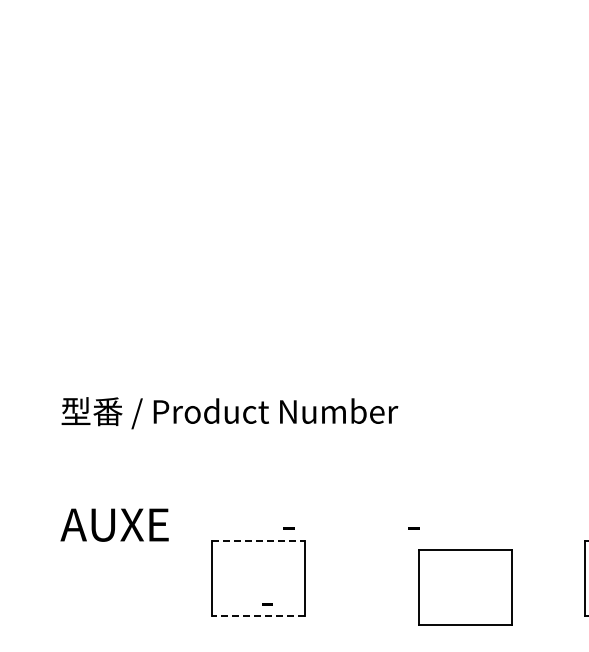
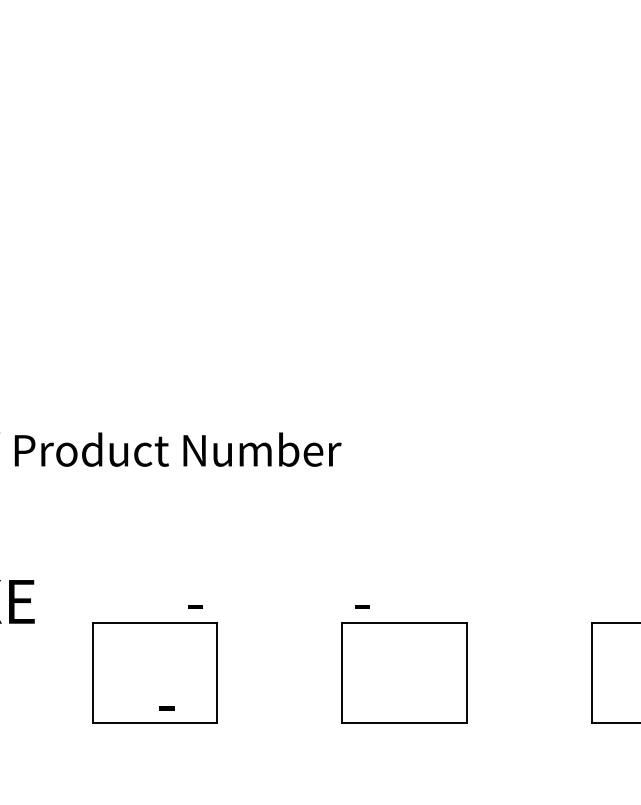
line: (258, 541) -> (154, 623), dashed -> solid
part: (465, 587) -> (404, 673), moved
line: (258, 615) -> (154, 722), dashed -> solid

